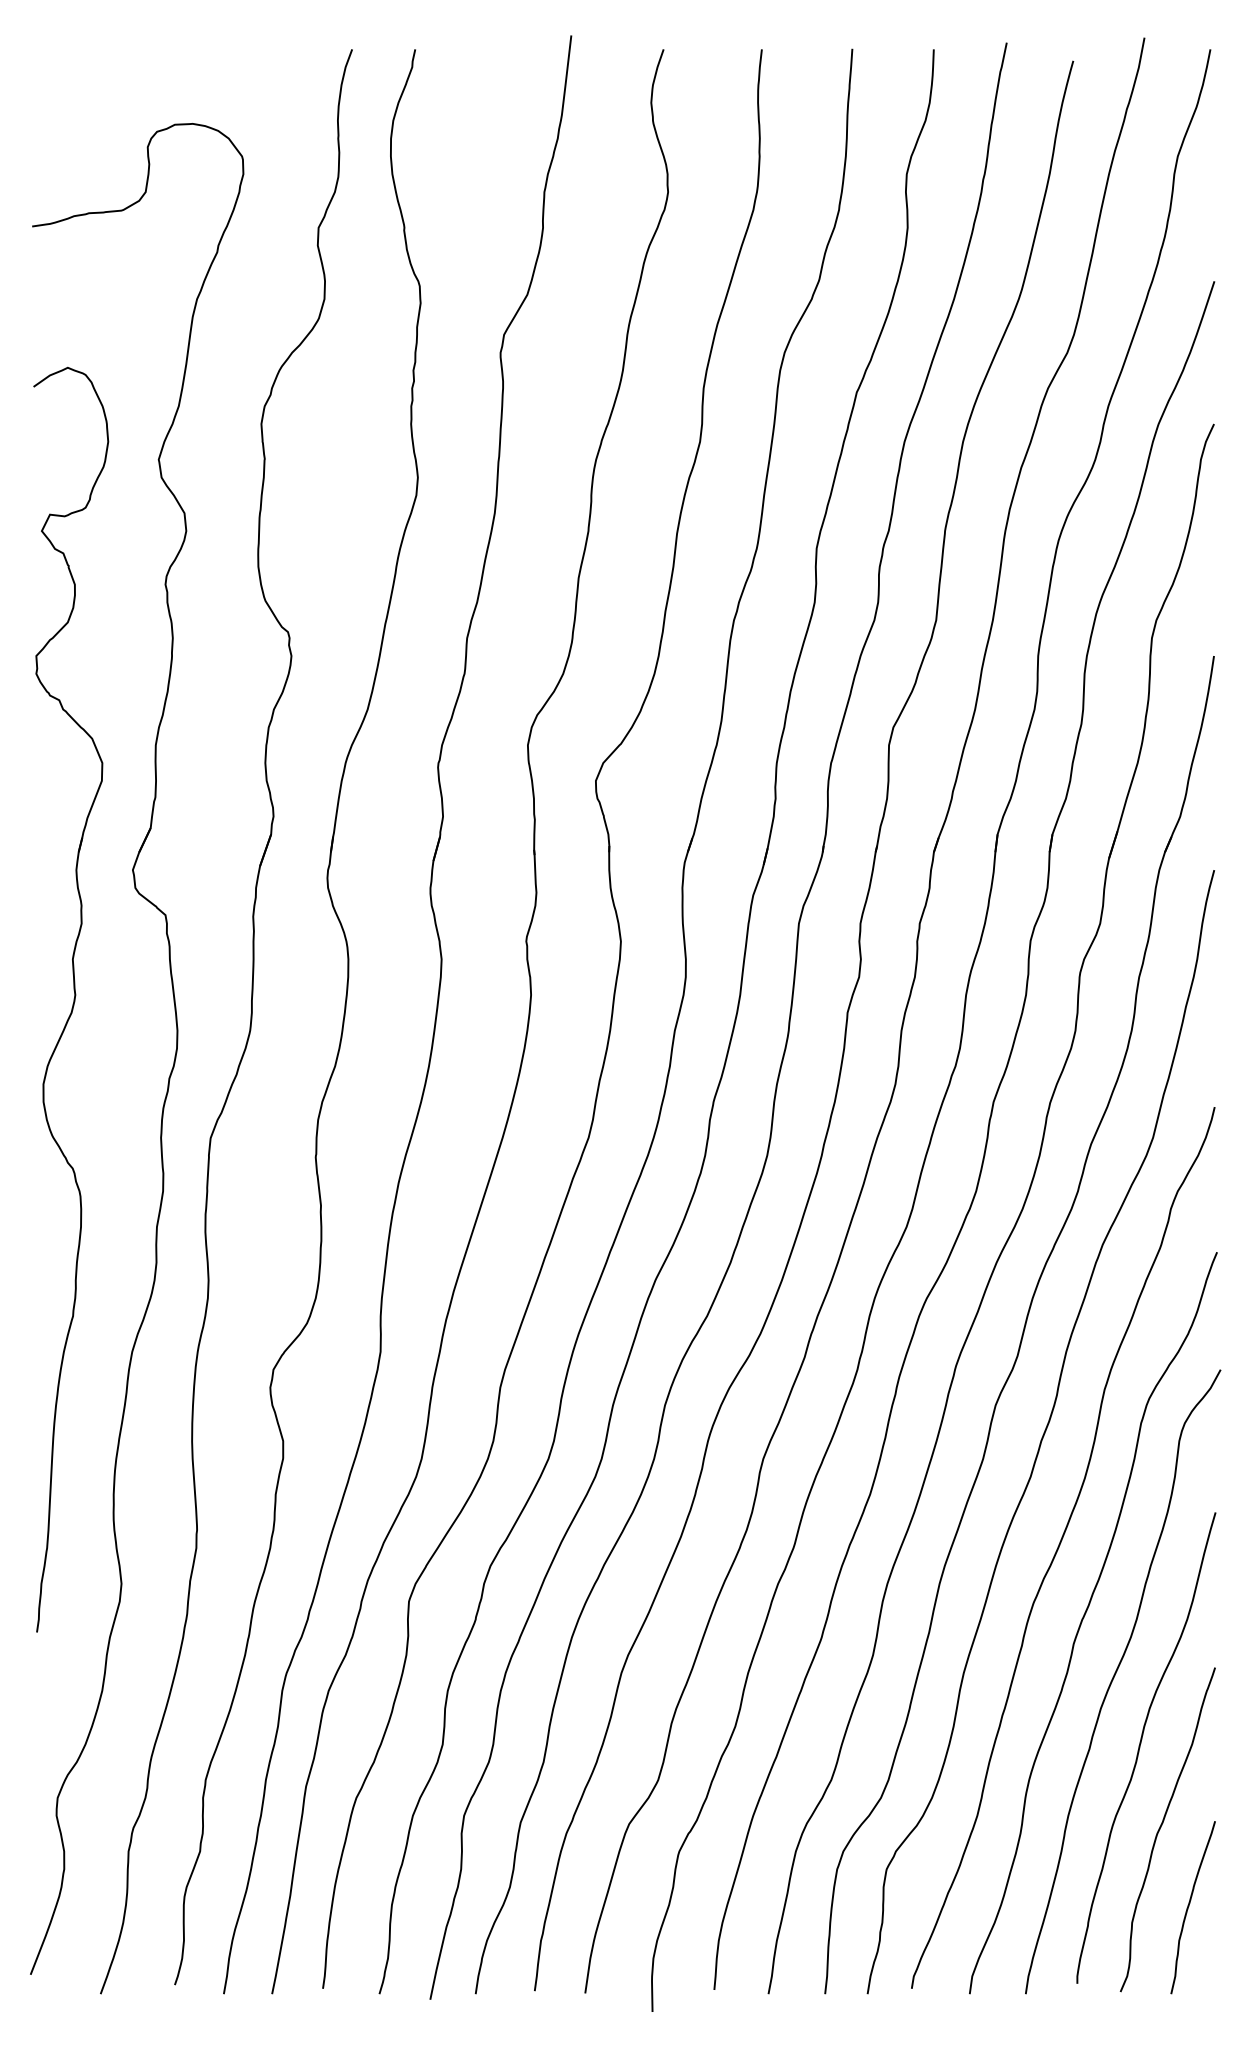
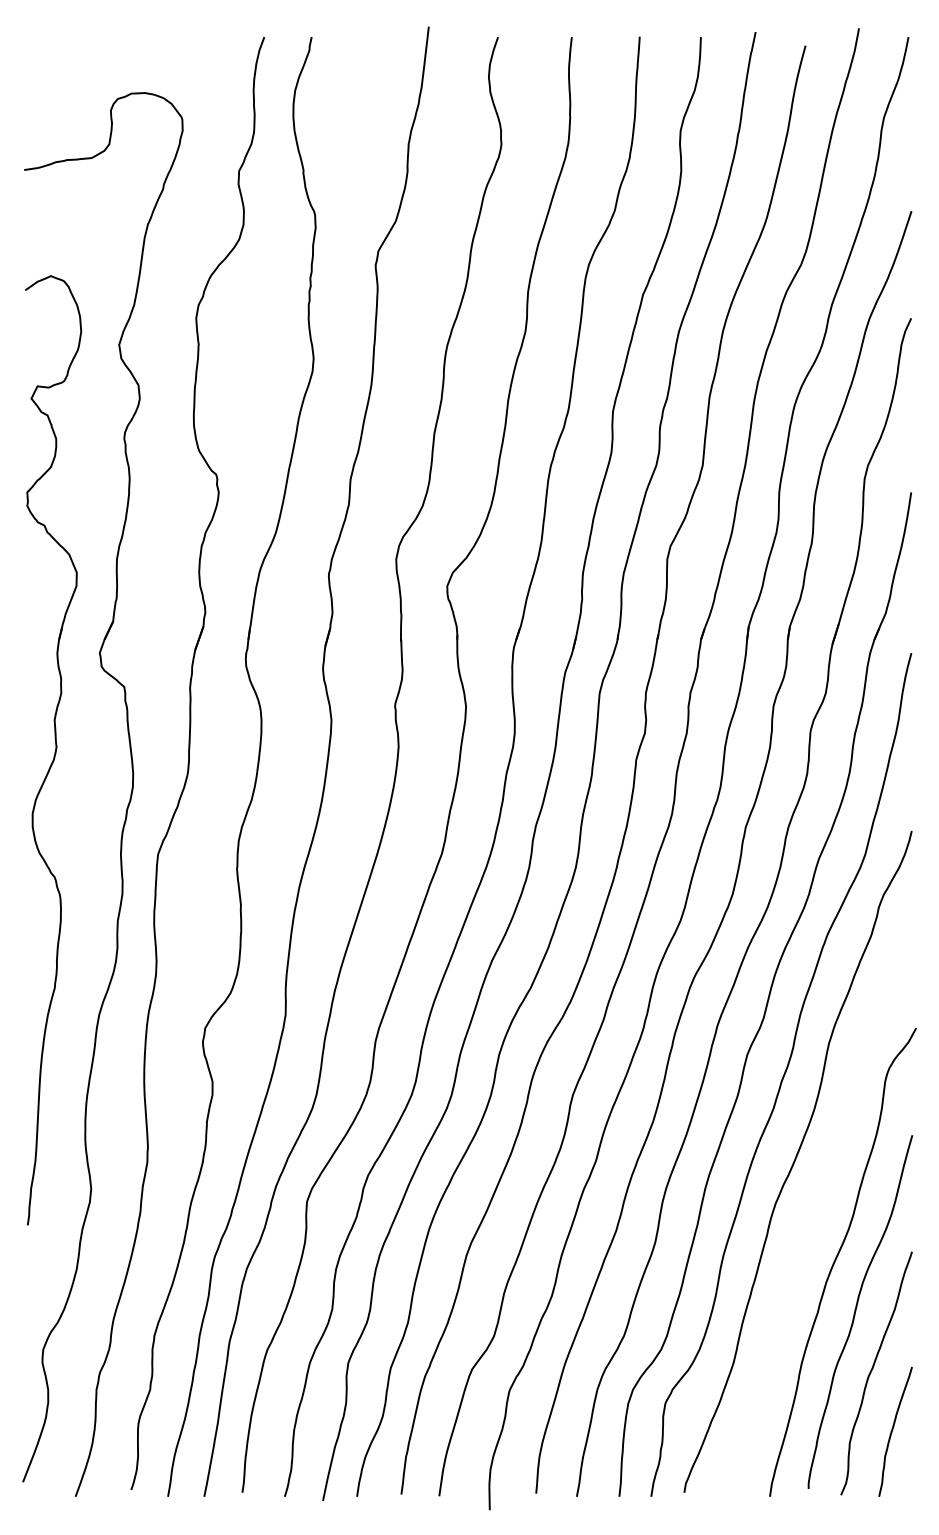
curve: (1083, 1620) -> (813, 1216), removed

